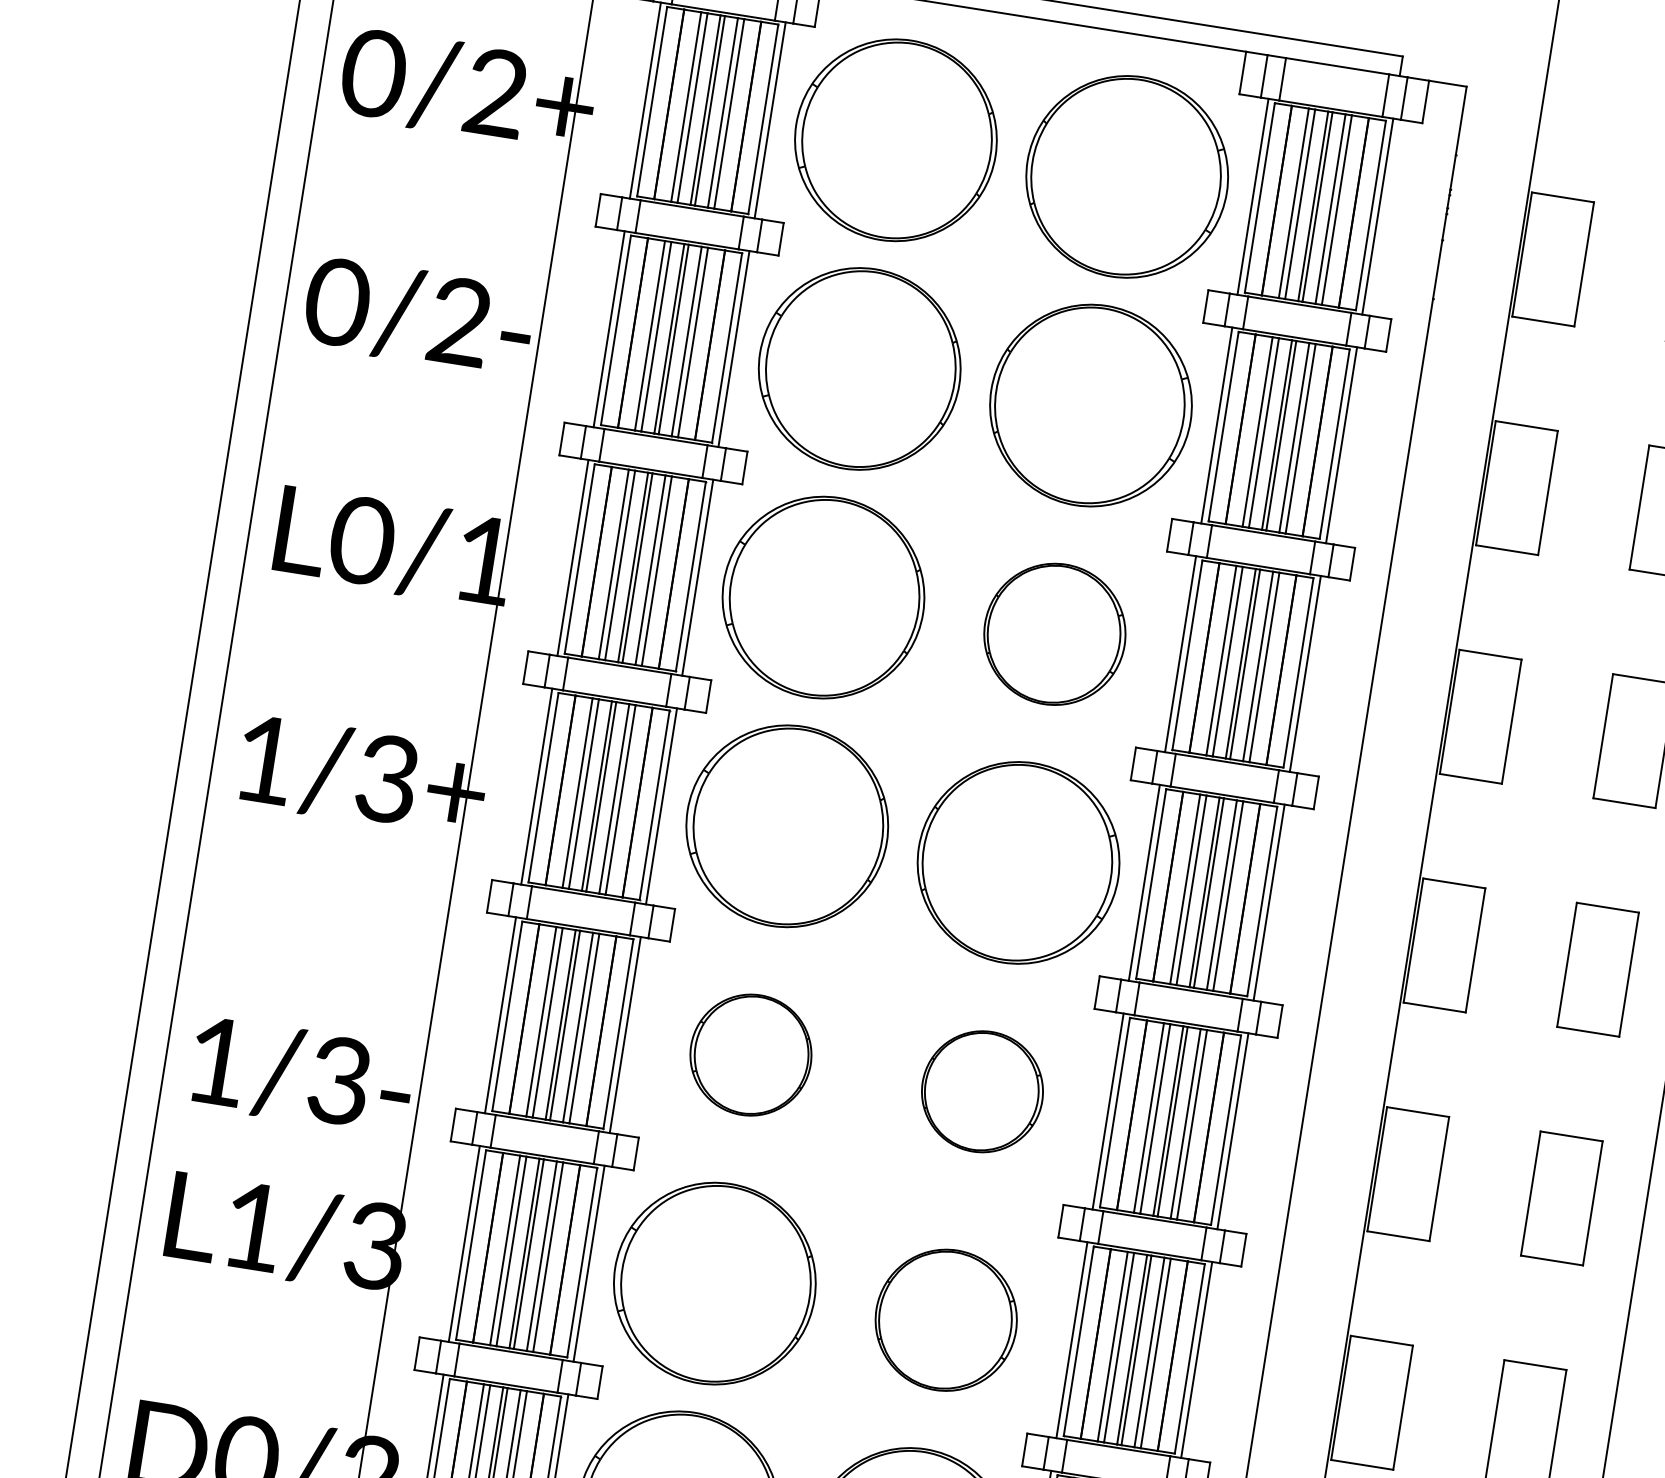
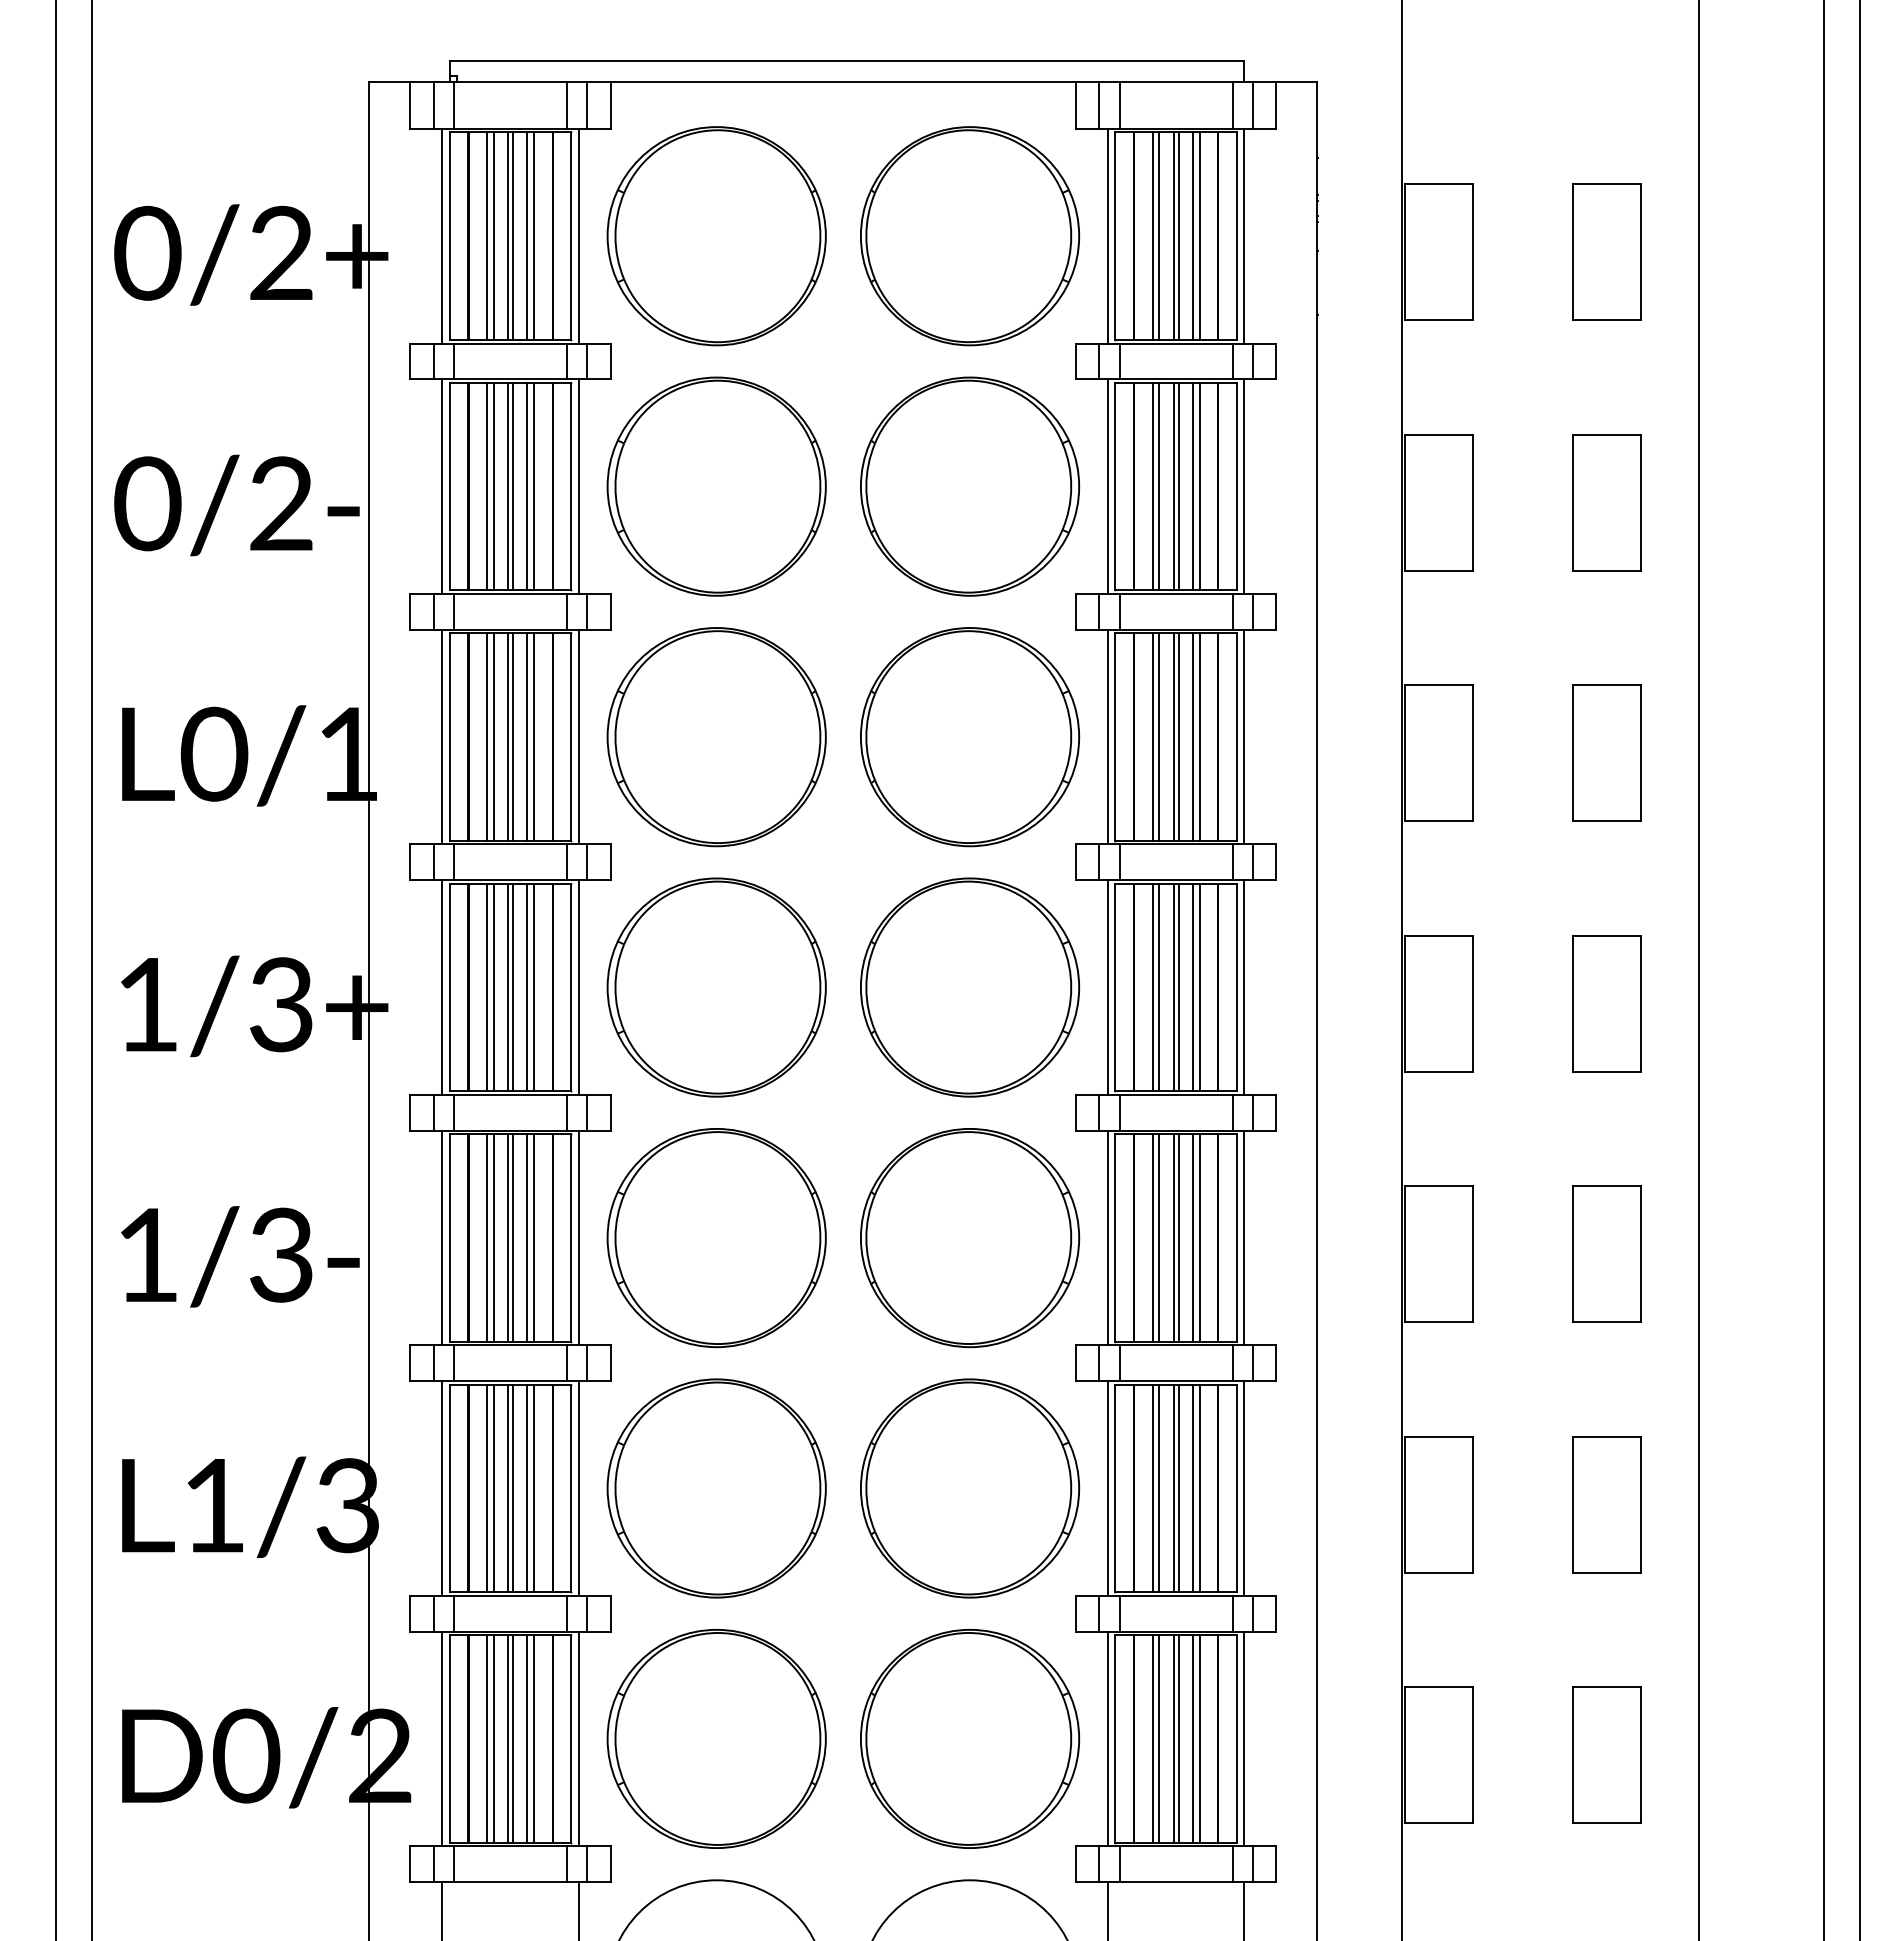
part: (1055, 634) -> (970, 737), size x1.43
part: (750, 1055) -> (716, 1238), size x1.67
text: (302, 1075) -> (240, 1256), moved
part: (982, 1092) -> (970, 1238), size x1.67
part: (946, 1320) -> (970, 1488), size x1.43

